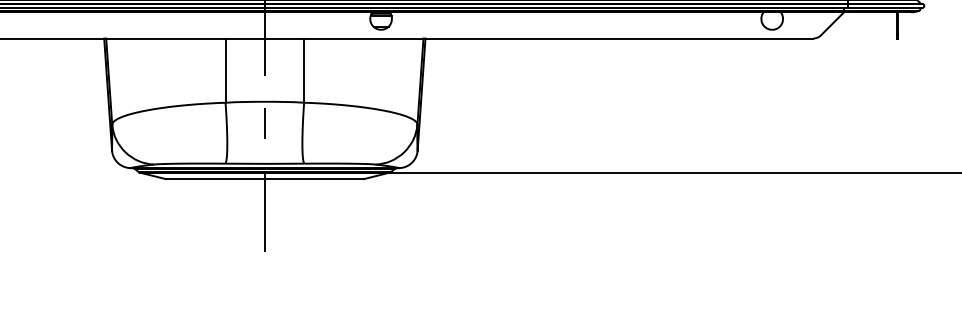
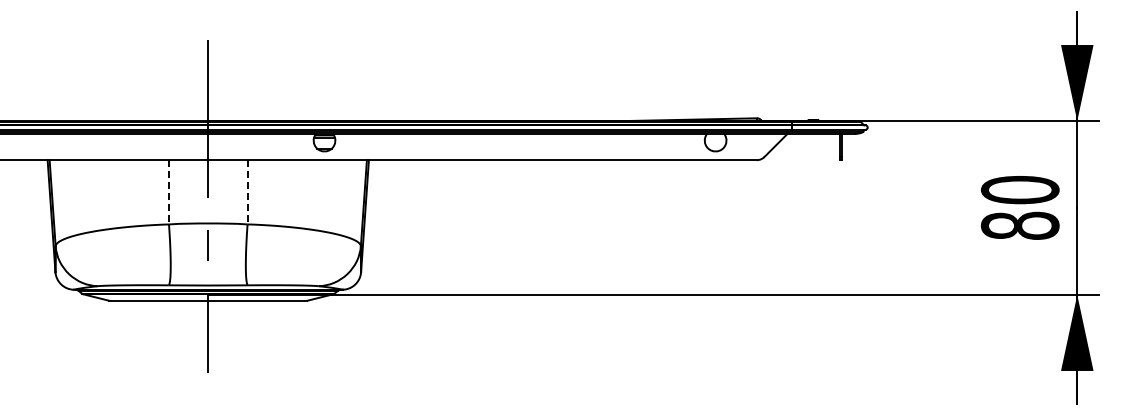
line: (225, 70) -> (168, 192), solid -> dashed
line: (304, 70) -> (247, 192), solid -> dashed

